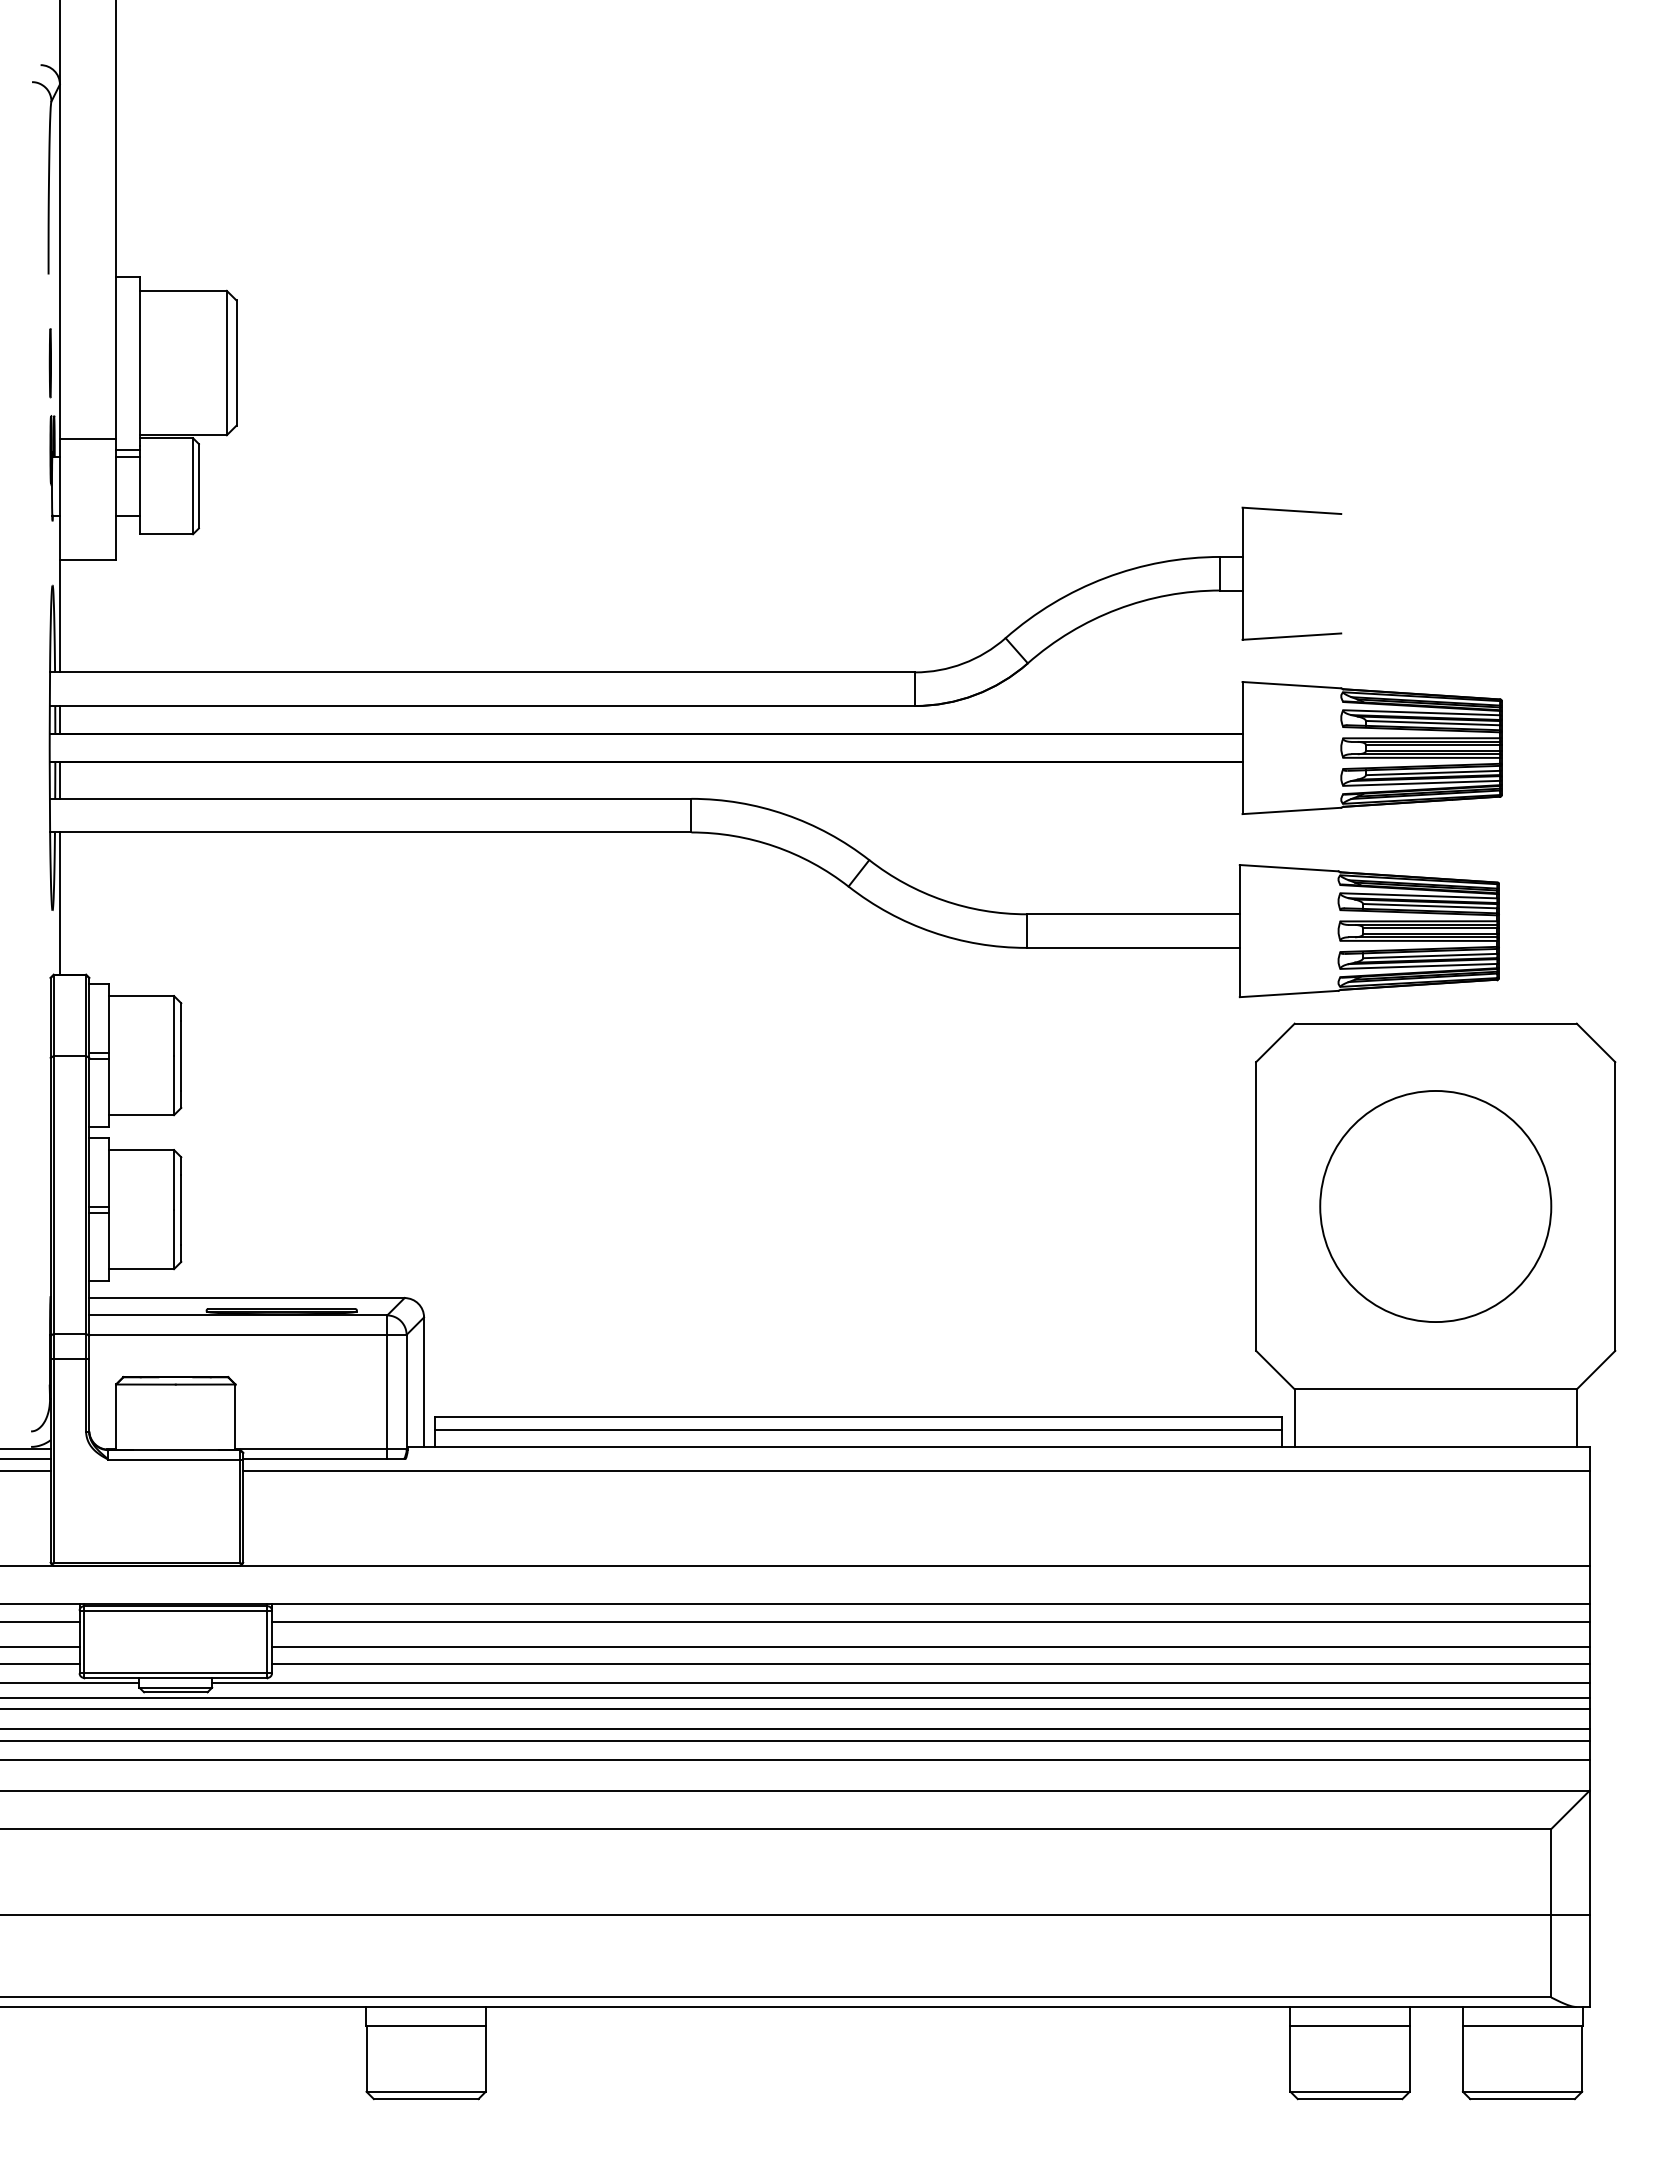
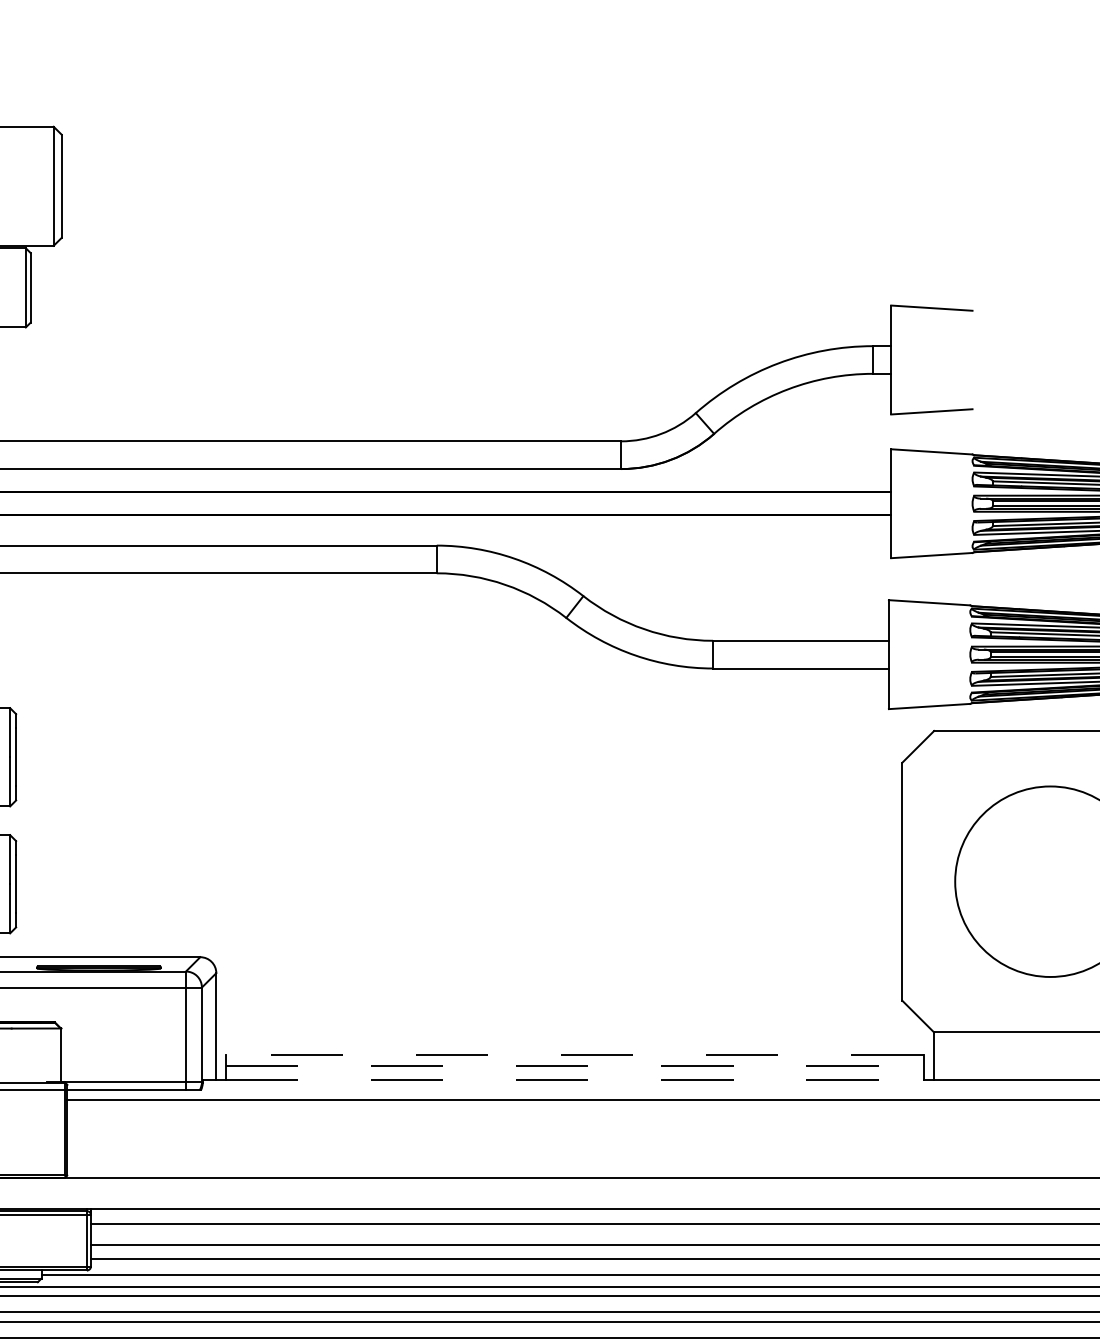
line: (858, 1417) -> (574, 1055), solid -> dashed
line: (859, 1430) -> (575, 1066), solid -> dashed
line: (859, 1447) -> (575, 1080), solid -> dashed

